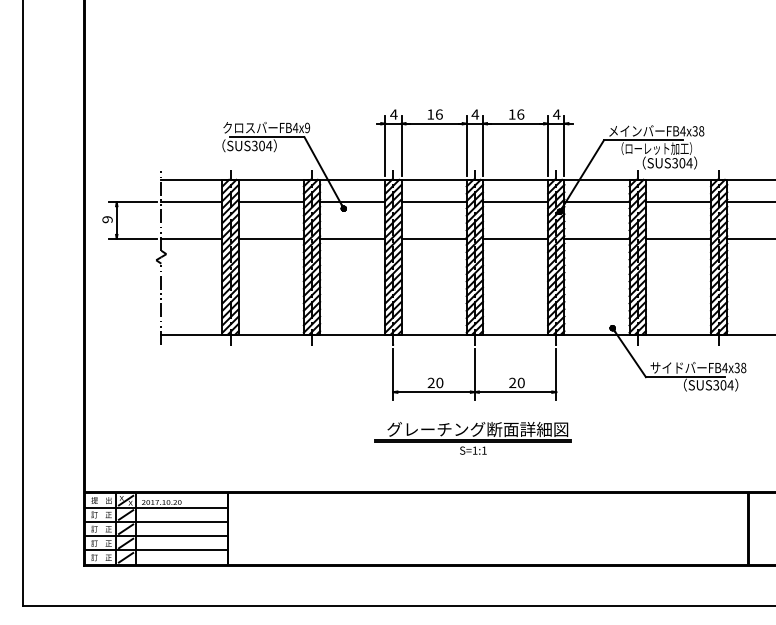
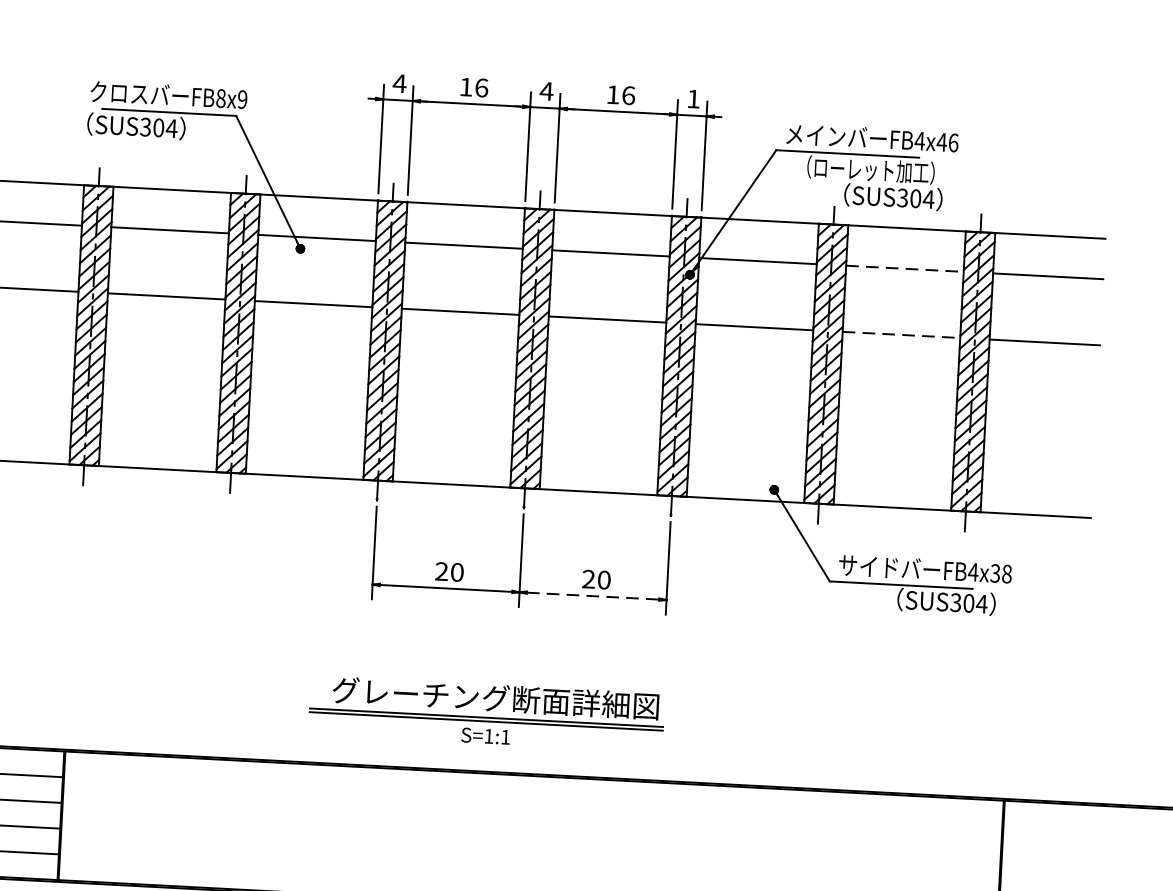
text: (556, 114) -> (693, 98), 4 -> 1
text: (295, 127) -> (220, 97), FB4x9 -> FB8x9
text: (698, 131) -> (947, 143), FB4x38 -> FB4x46
line: (678, 202) -> (905, 269), solid -> dashed
line: (678, 238) -> (901, 334), solid -> dashed
line: (515, 392) -> (592, 596), solid -> dashed
part: (472, 438) -> (485, 714), moved

